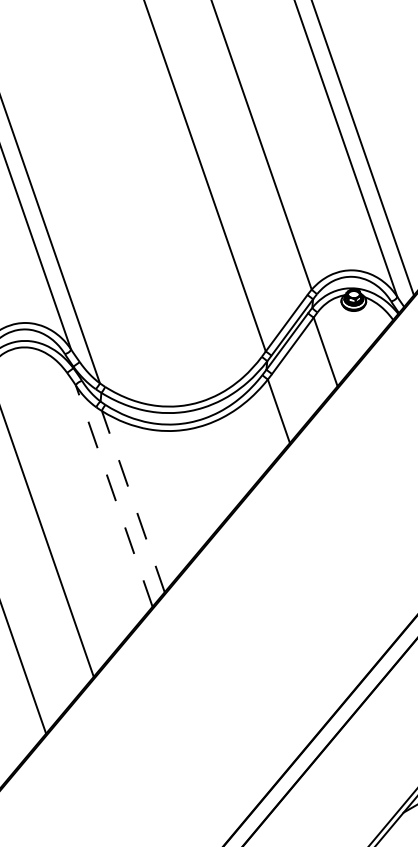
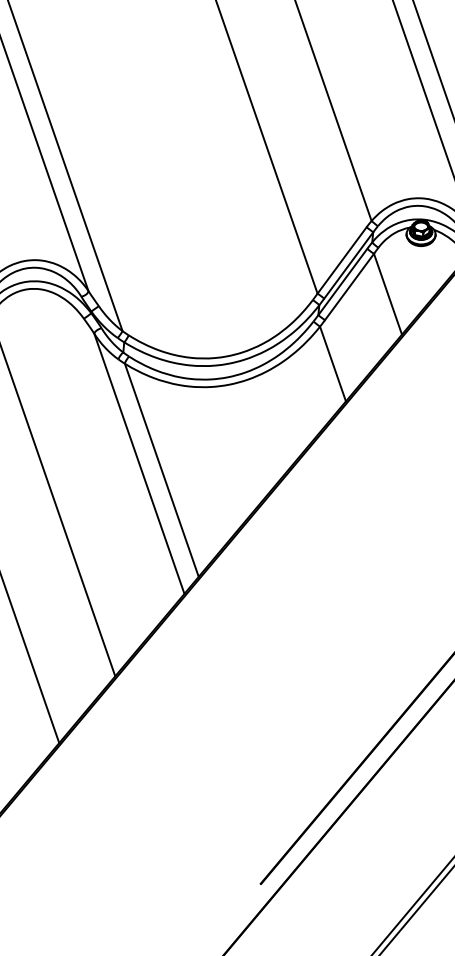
line: (114, 495) -> (139, 463), dashed -> solid
line: (133, 501) -> (162, 470), dashed -> solid

